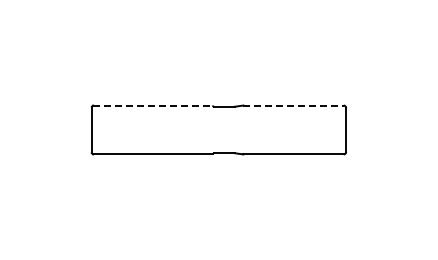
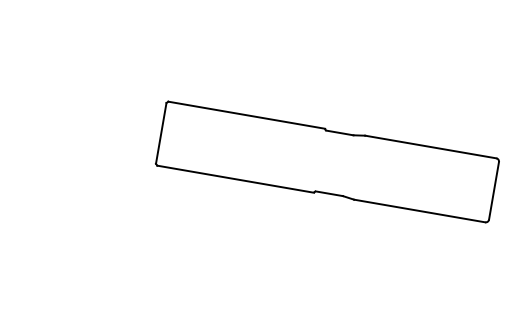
line: (152, 105) -> (246, 115), dashed -> solid
line: (294, 105) -> (431, 147), dashed -> solid

